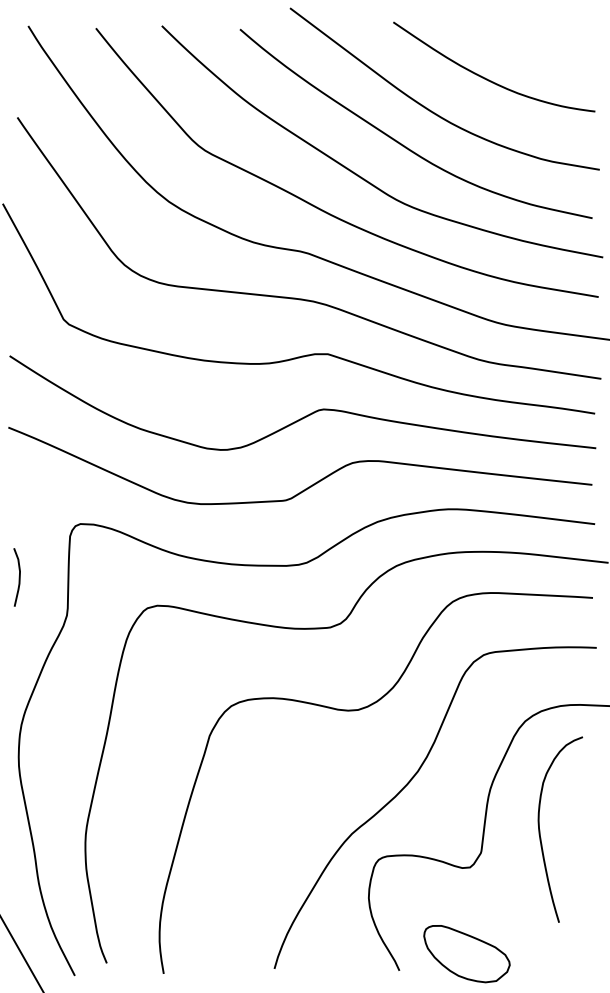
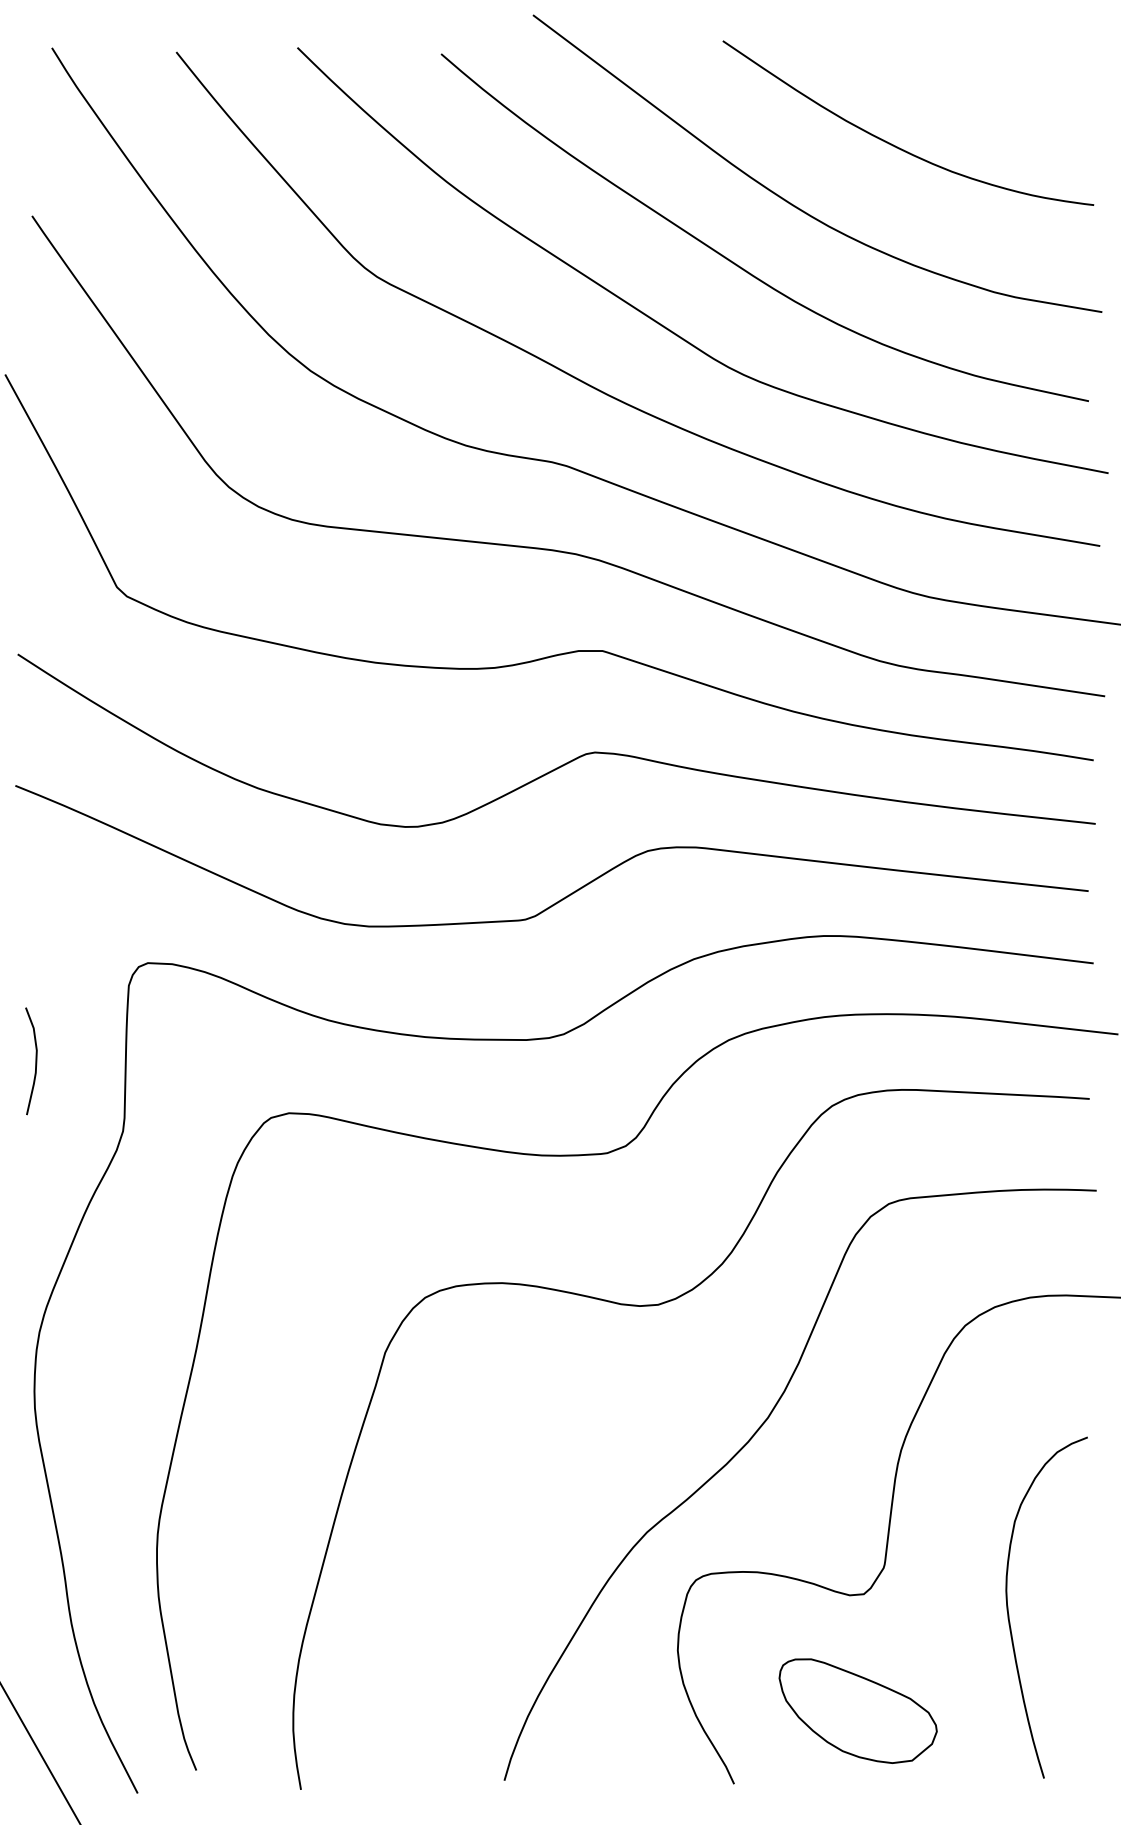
curve: (540, 829) -> (1009, 1607), moved
part: (466, 954) -> (857, 1711), moved

